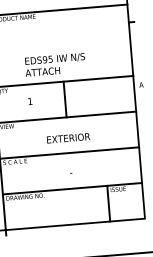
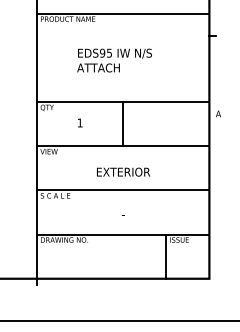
text: (55, 64) -> (114, 60), moved

